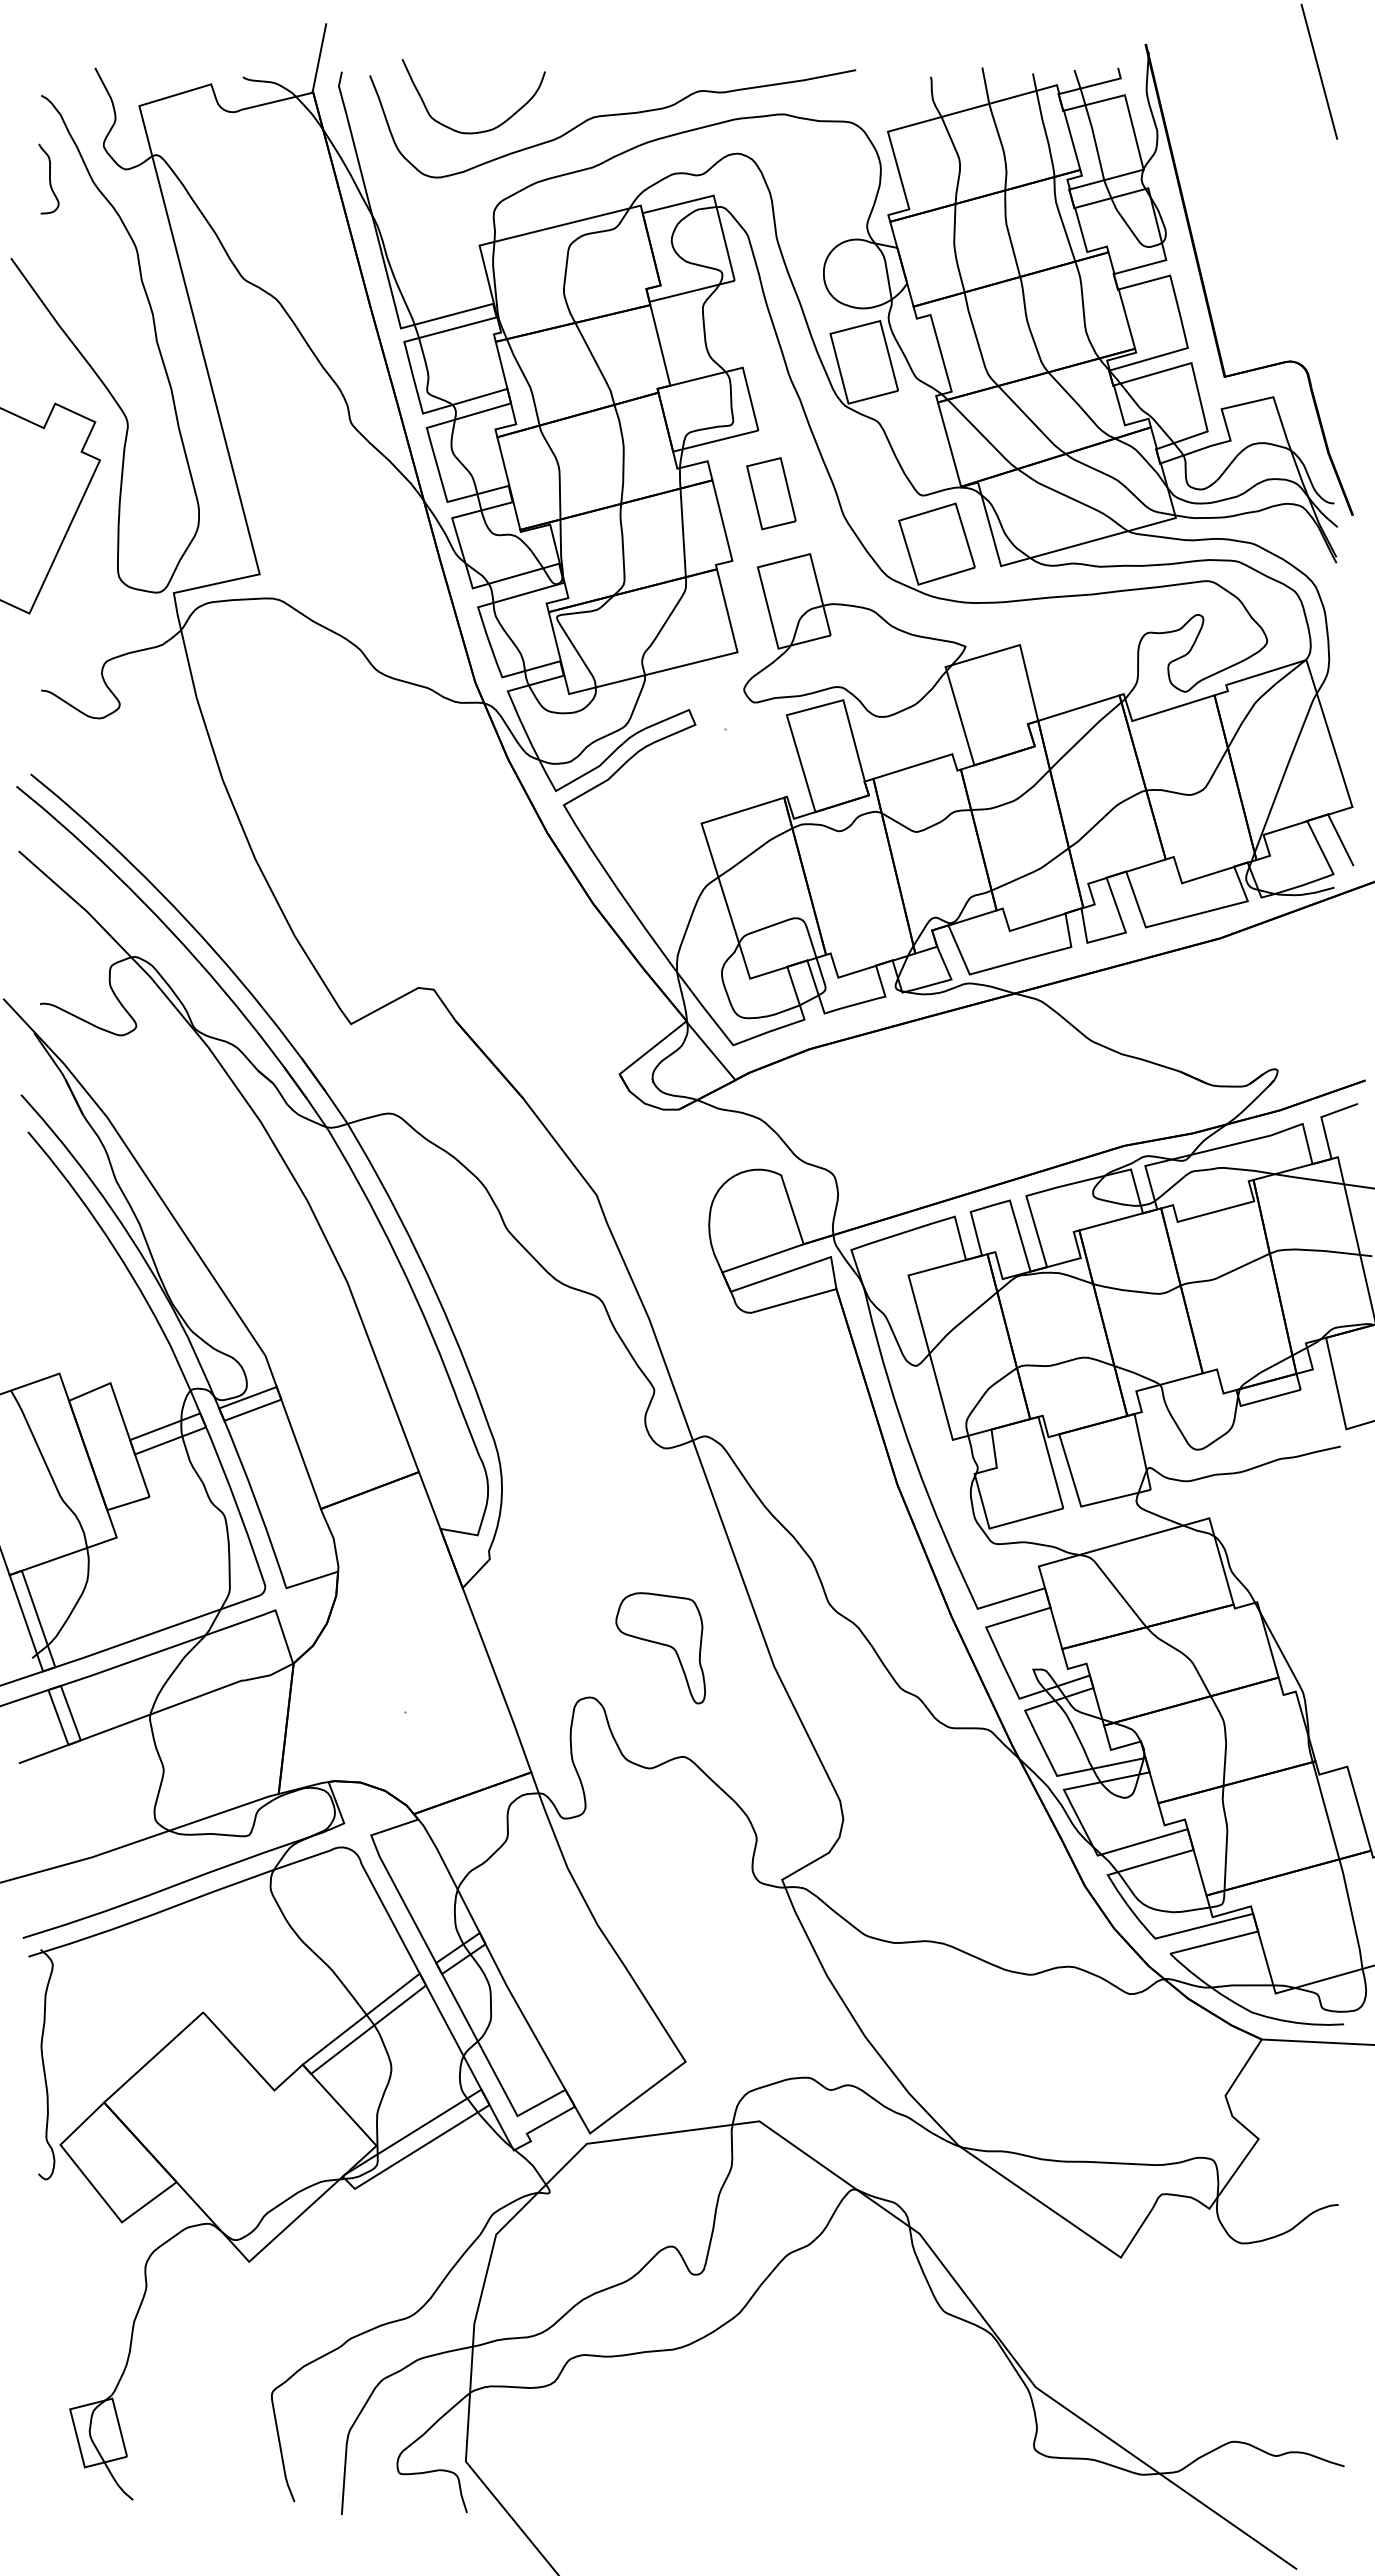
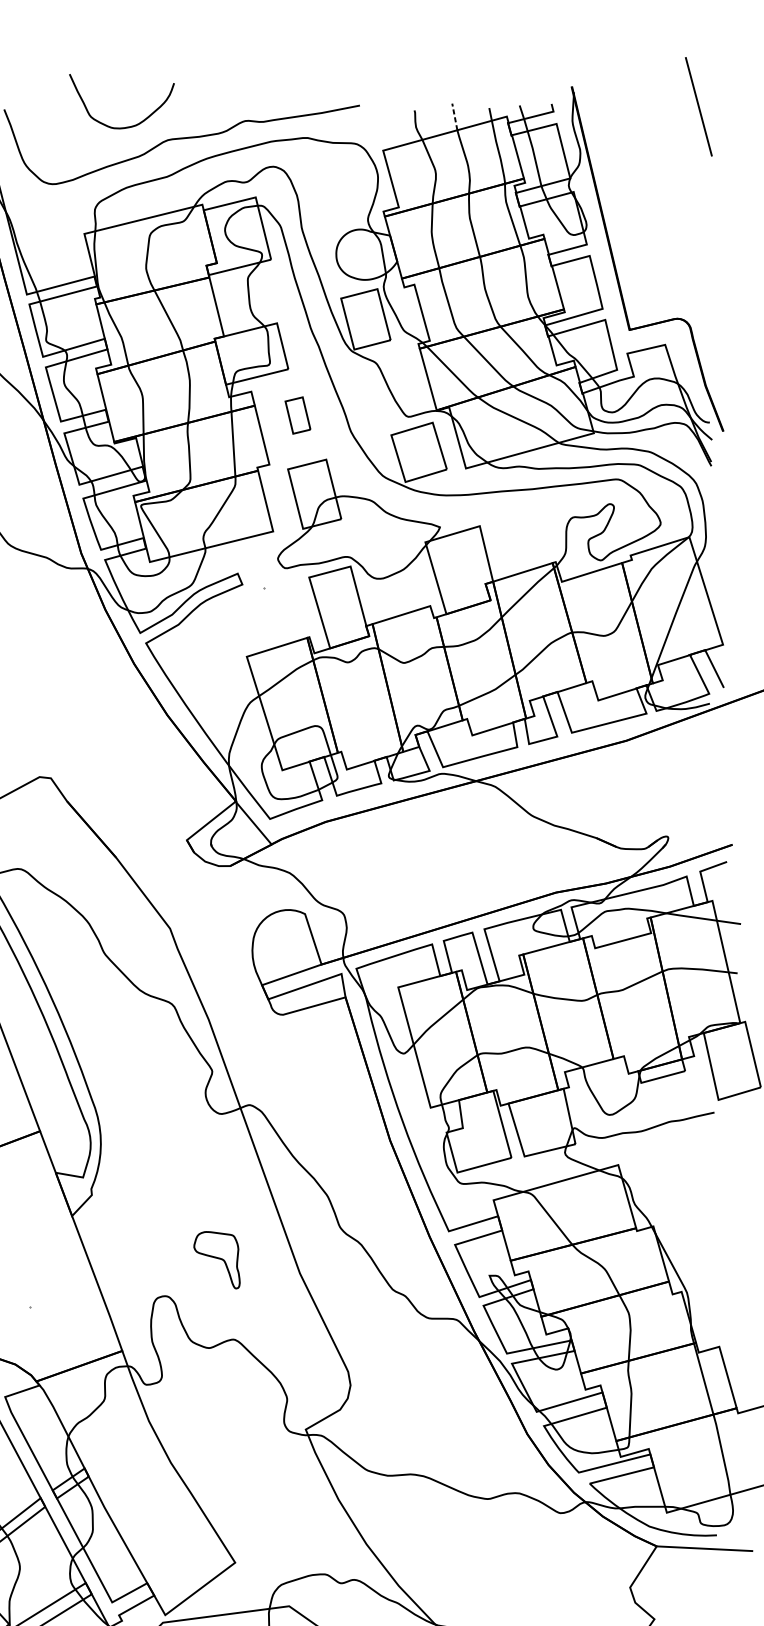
line: (985, 85) -> (454, 116), solid -> dashed
curve: (478, 131) -> (125, 127), moved
part: (771, 493) -> (298, 415), size x0.7
part: (660, 1648) -> (216, 1260), size x0.7

